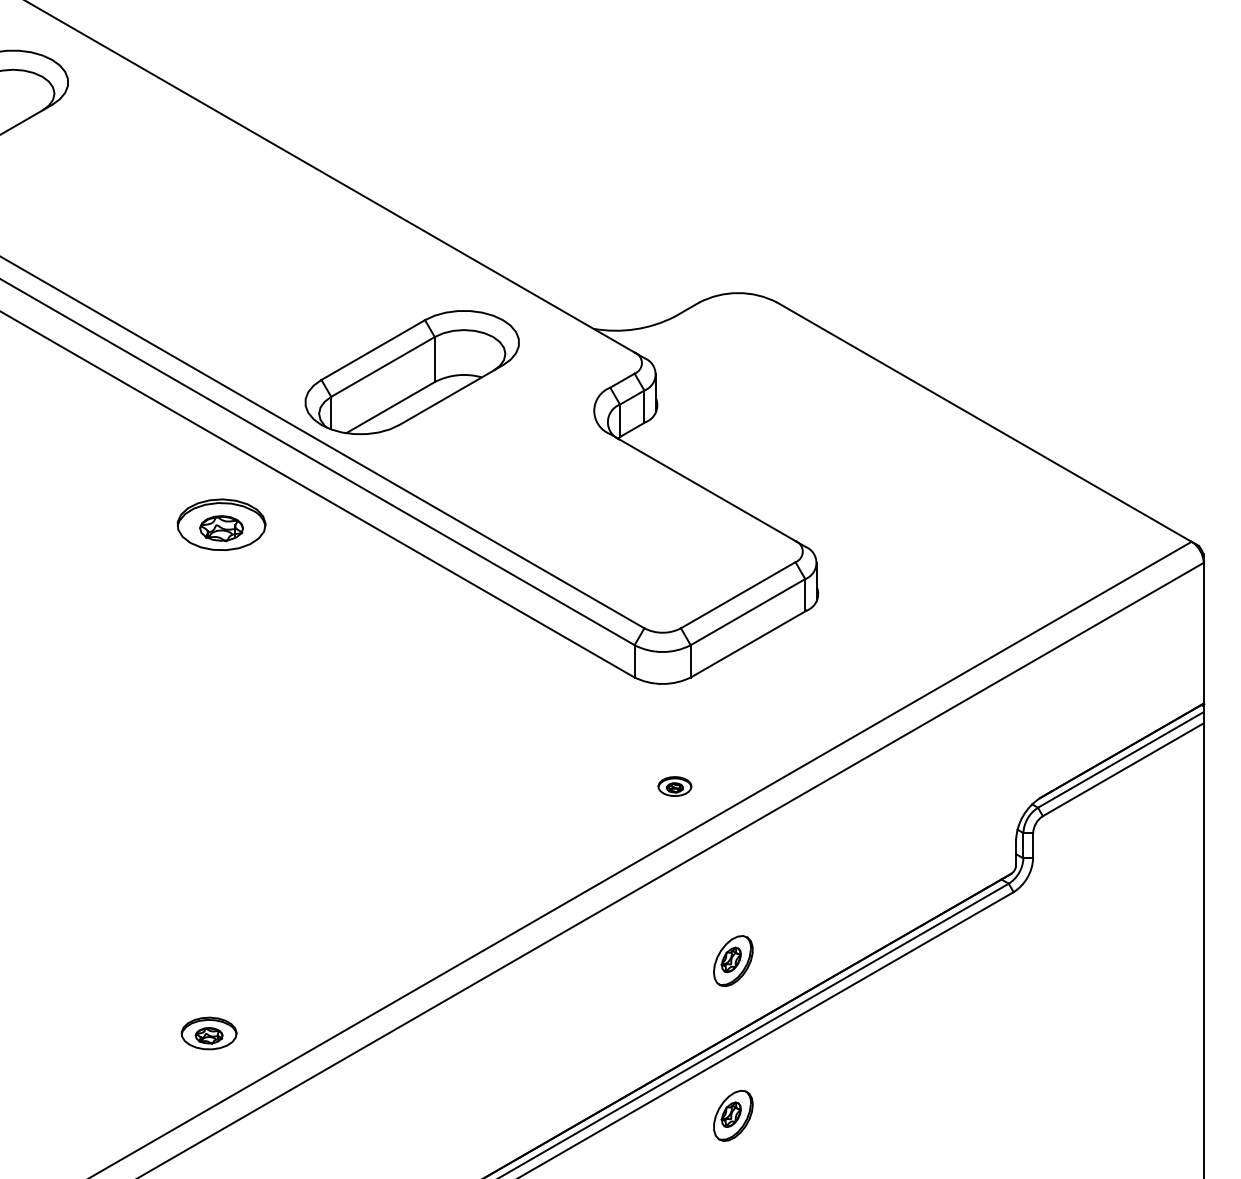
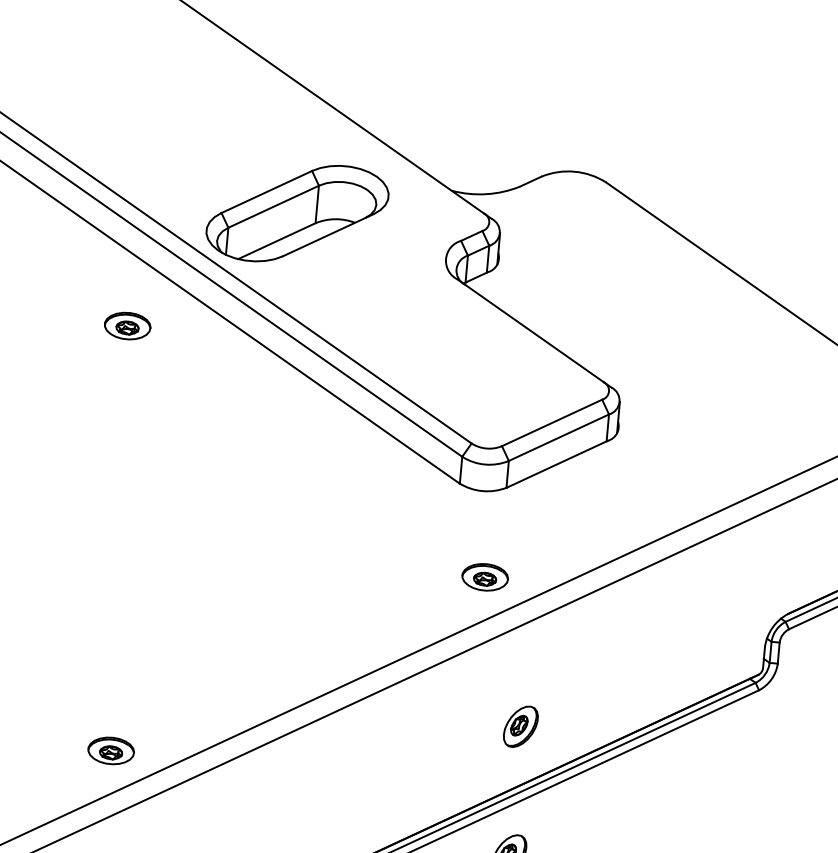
part: (221, 524) -> (127, 325), size x0.62
part: (674, 786) -> (484, 577), size x1.67
part: (208, 1033) -> (110, 750), moved

